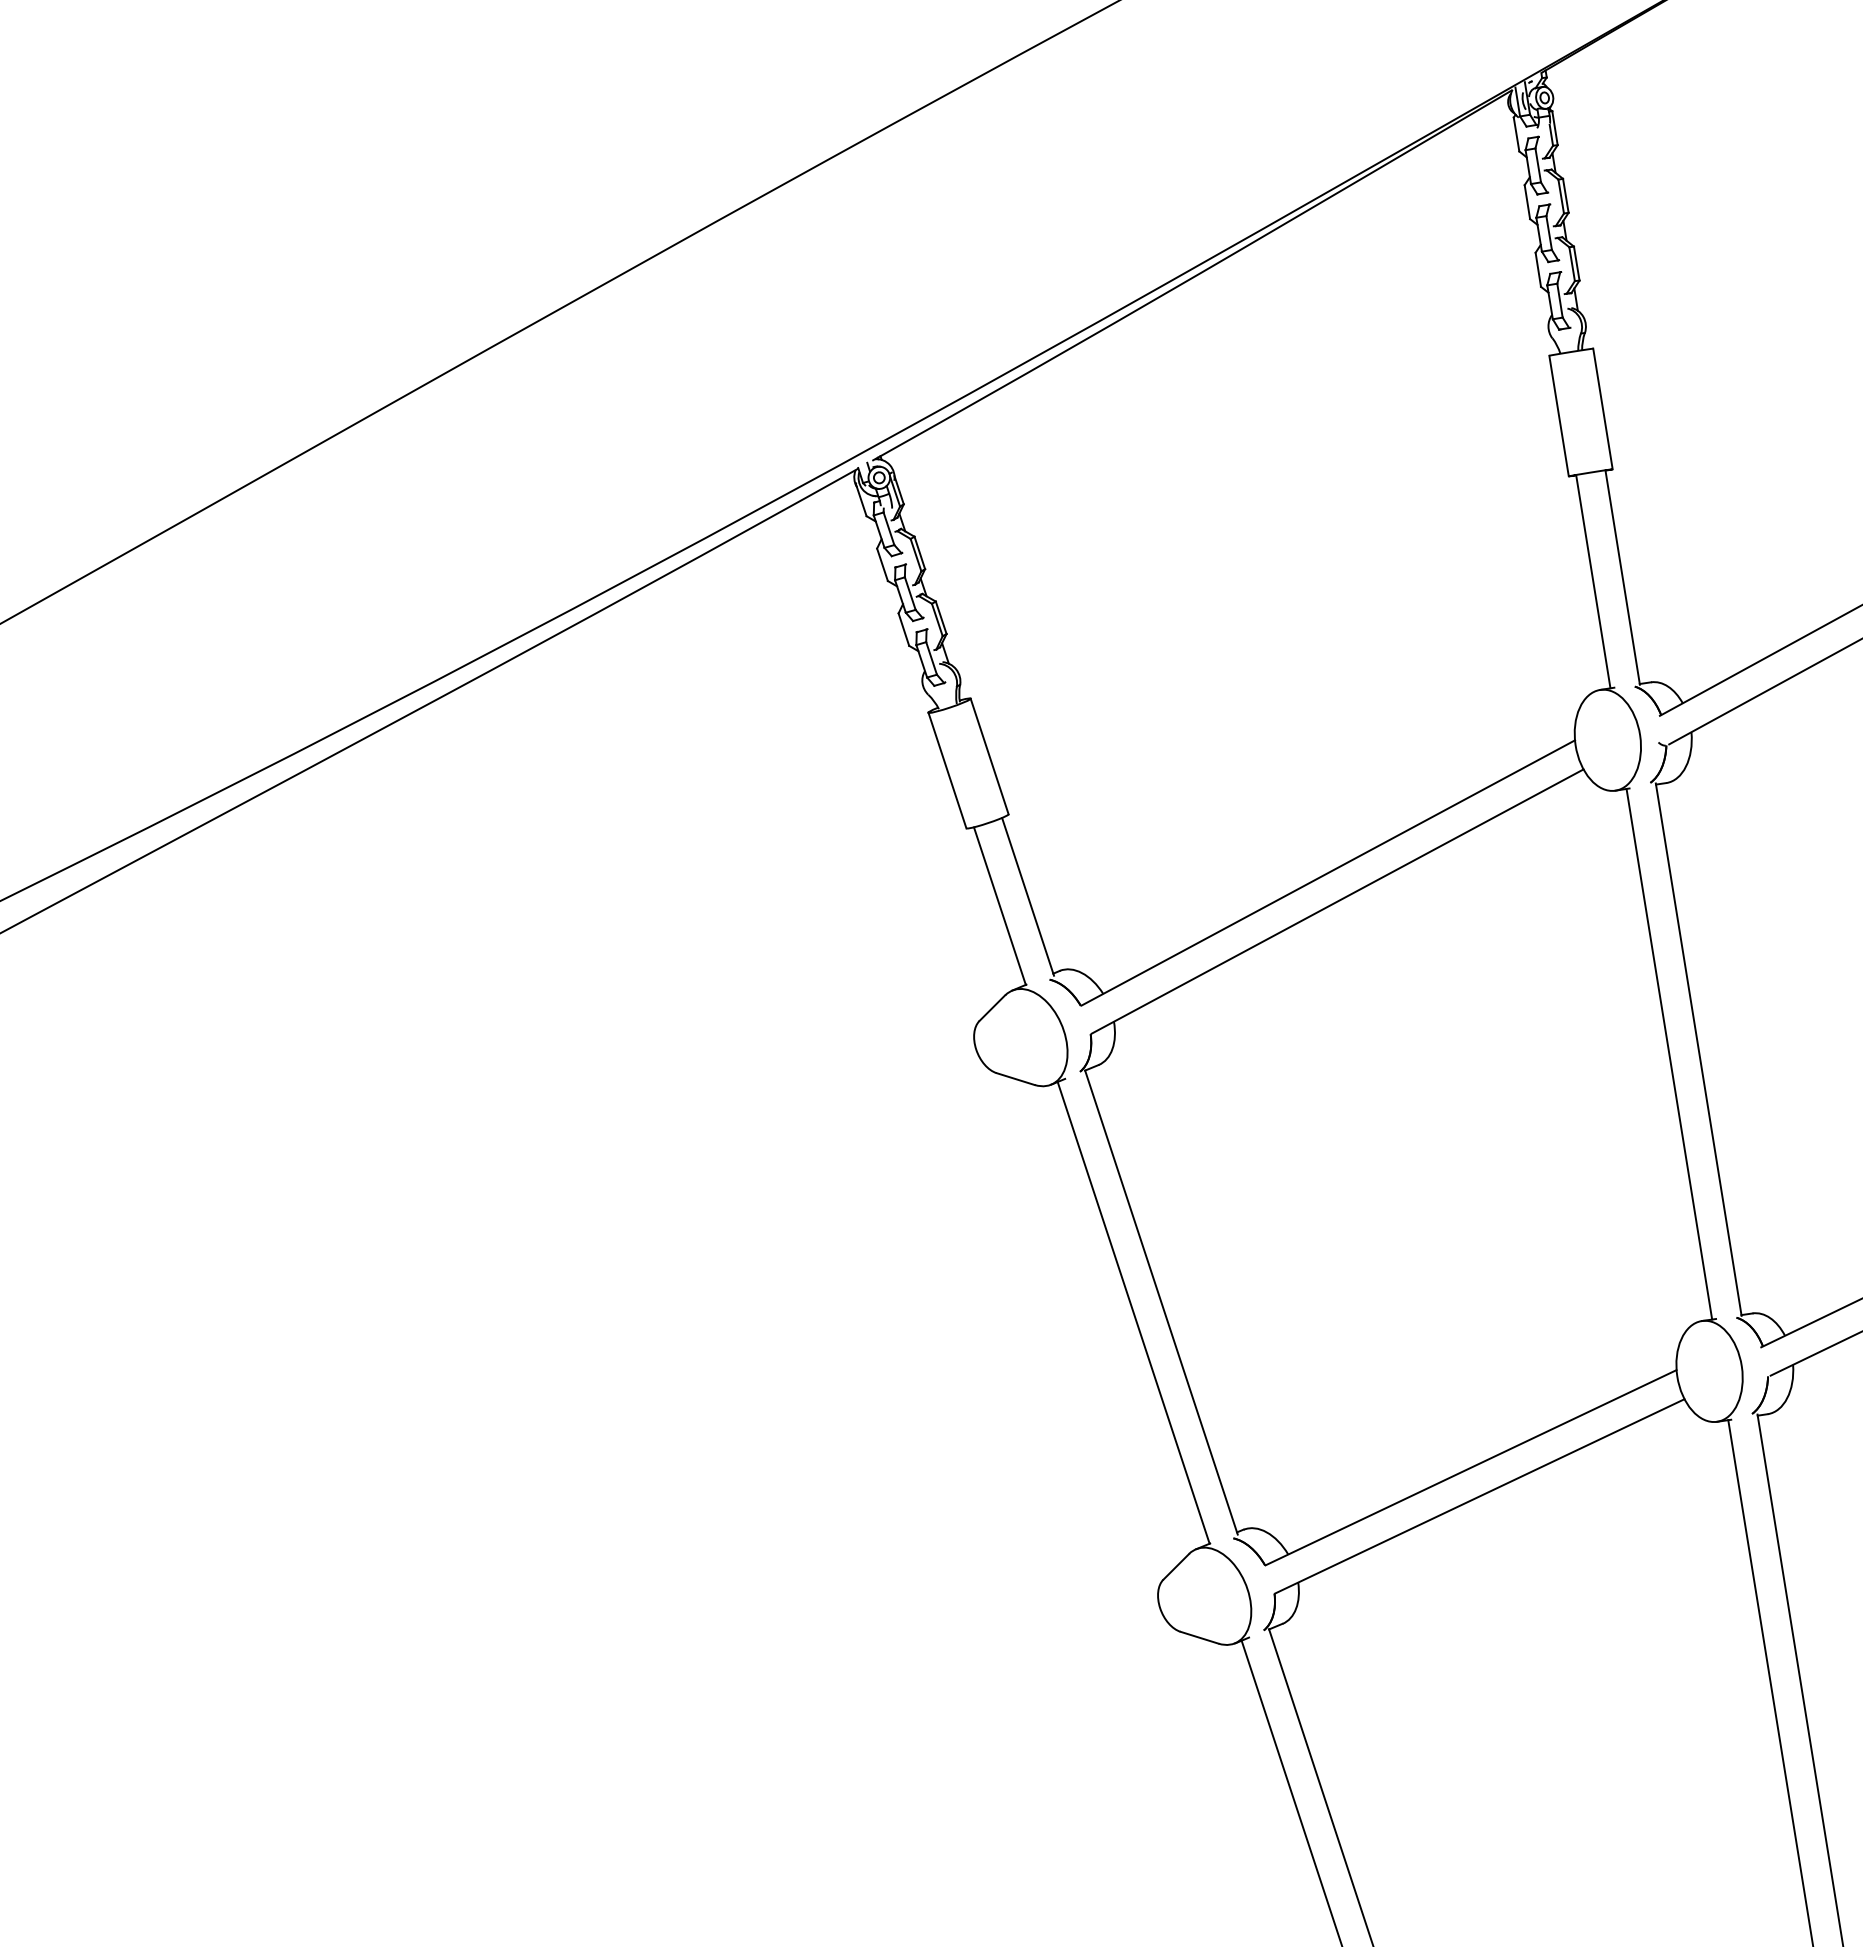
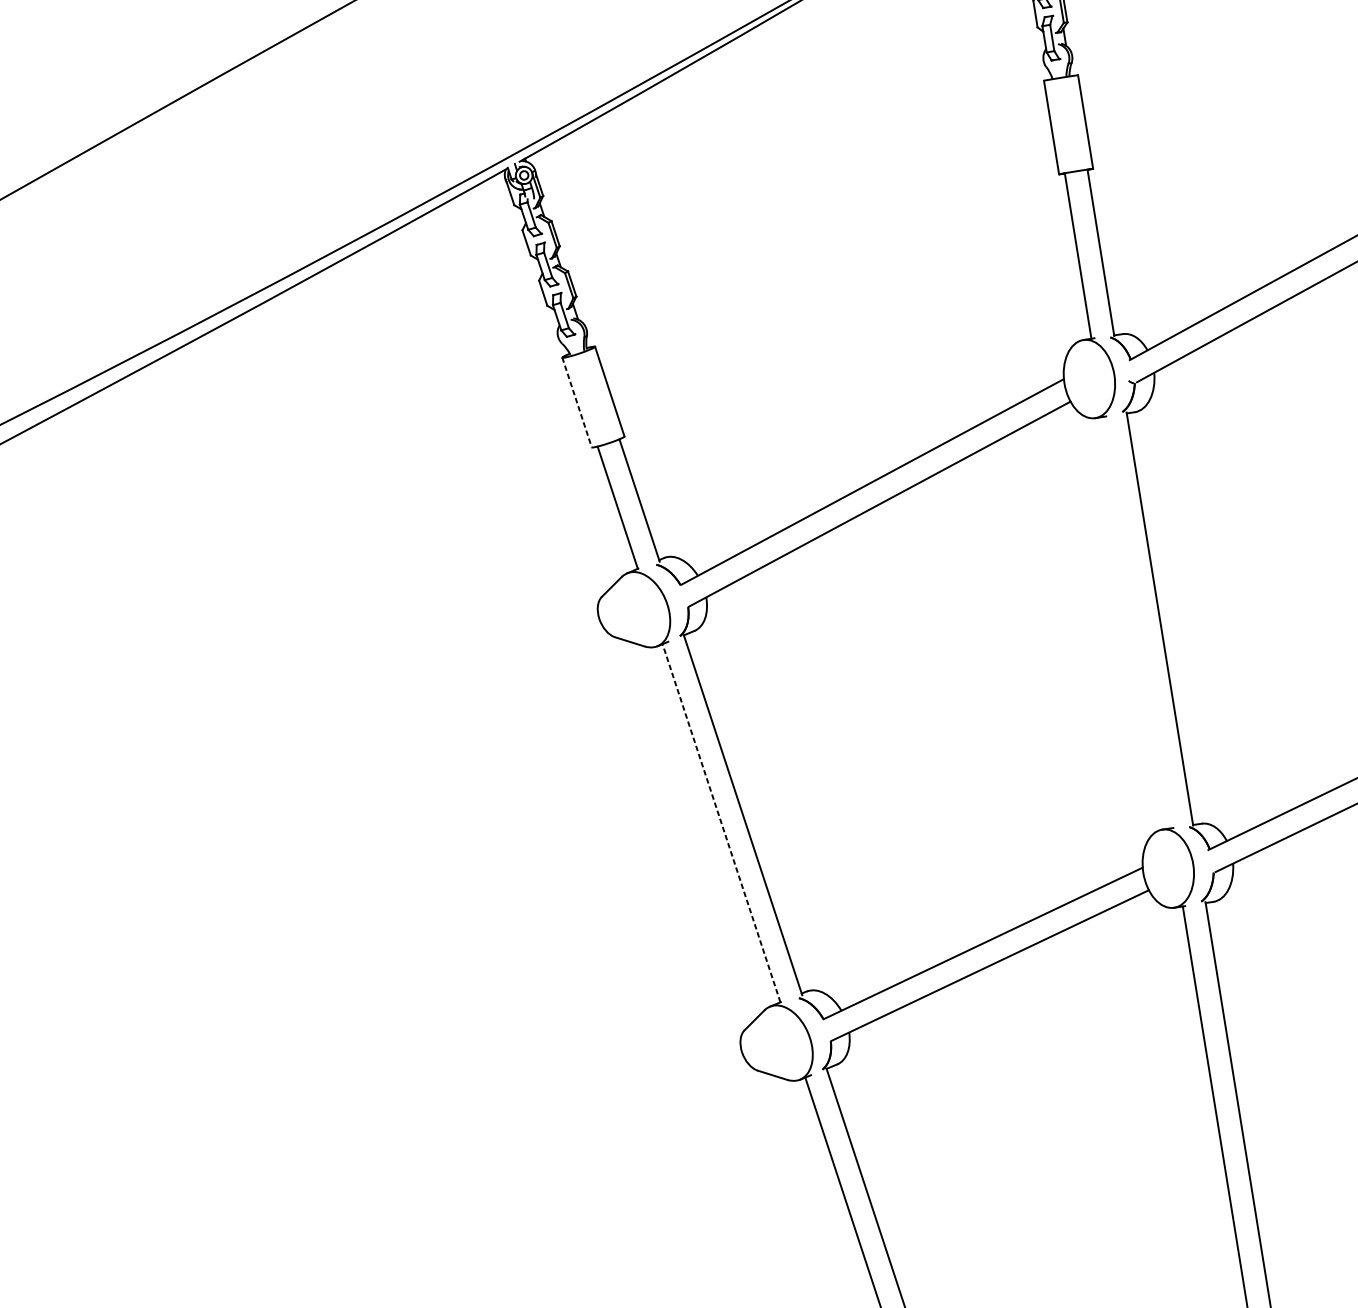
line: (947, 770) -> (577, 402), solid -> dashed
line: (1669, 1054) -> (1137, 622), removed
line: (1133, 1312) -> (721, 822), solid -> dashed

